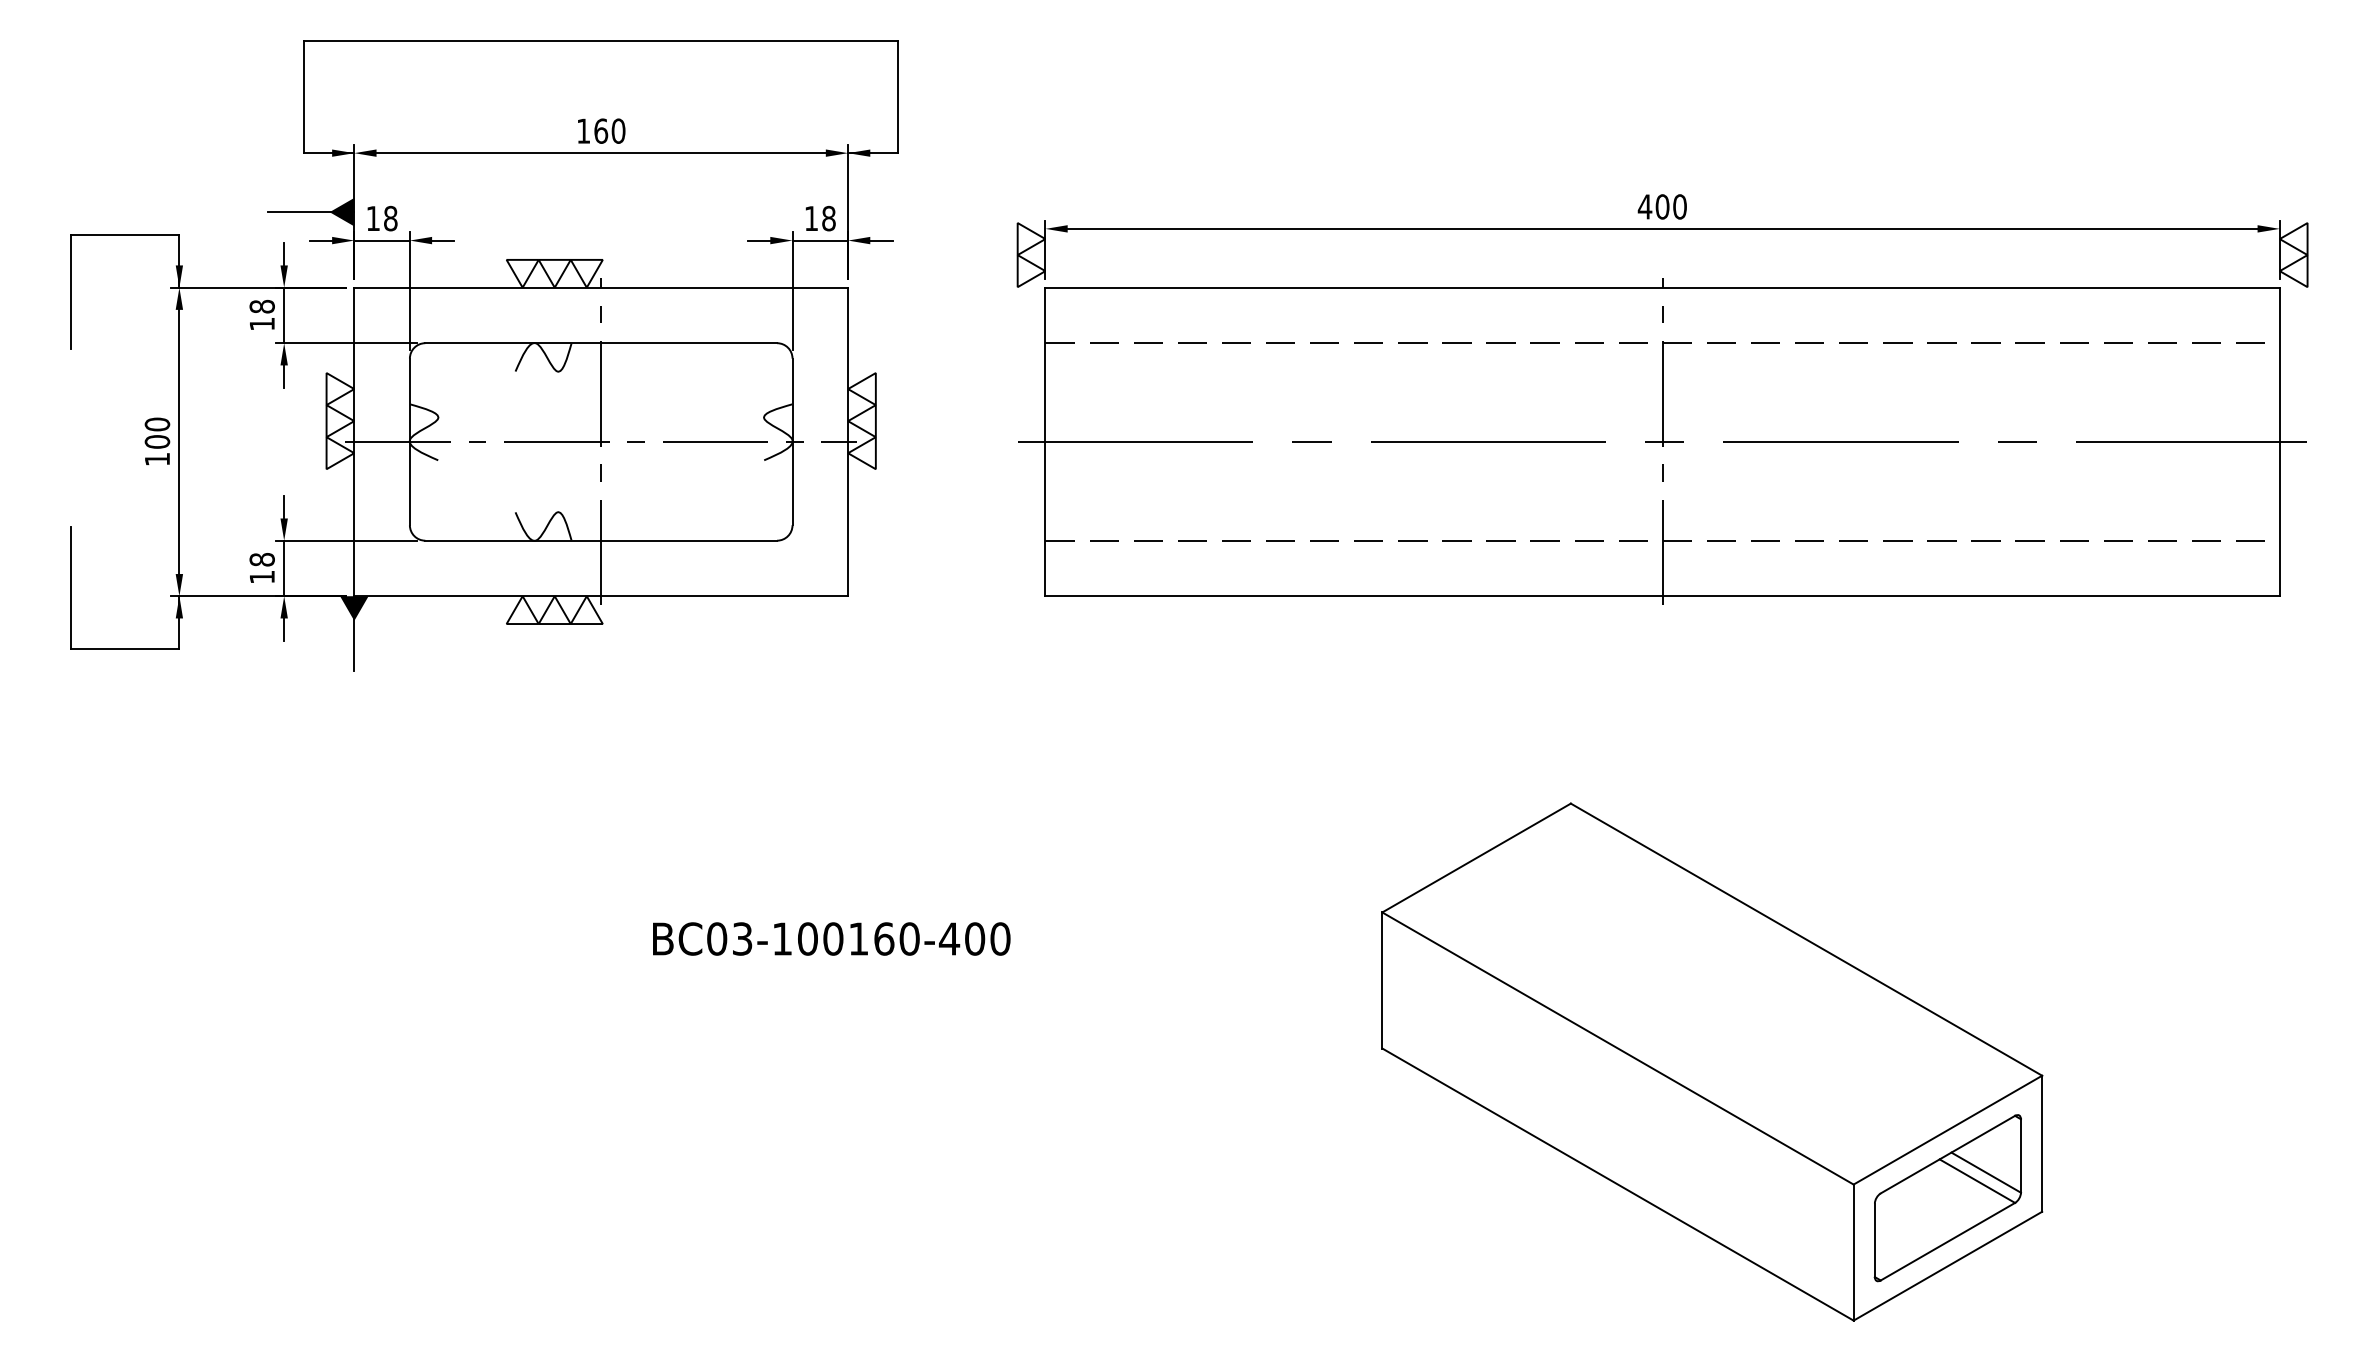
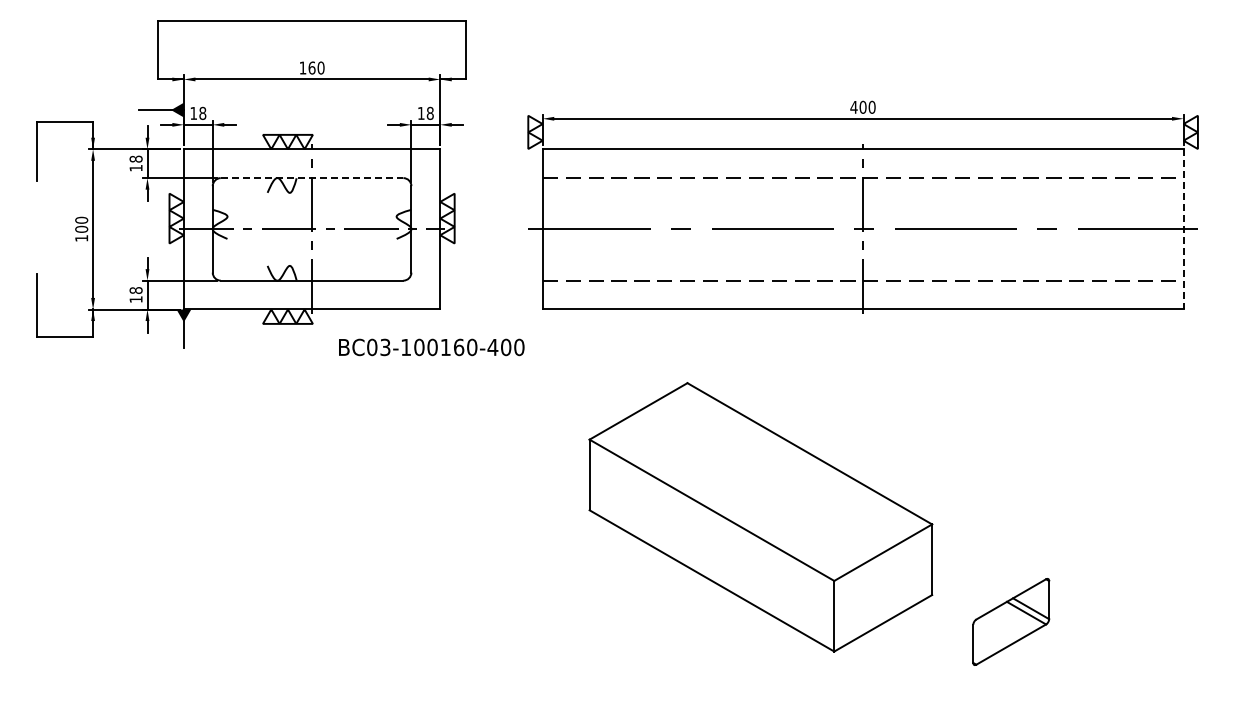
line: (602, 343) -> (312, 178), solid -> dashed
line: (2279, 442) -> (1183, 229), solid -> dashed
text: (831, 939) -> (431, 347), moved
part: (1711, 1062) -> (760, 517), moved

